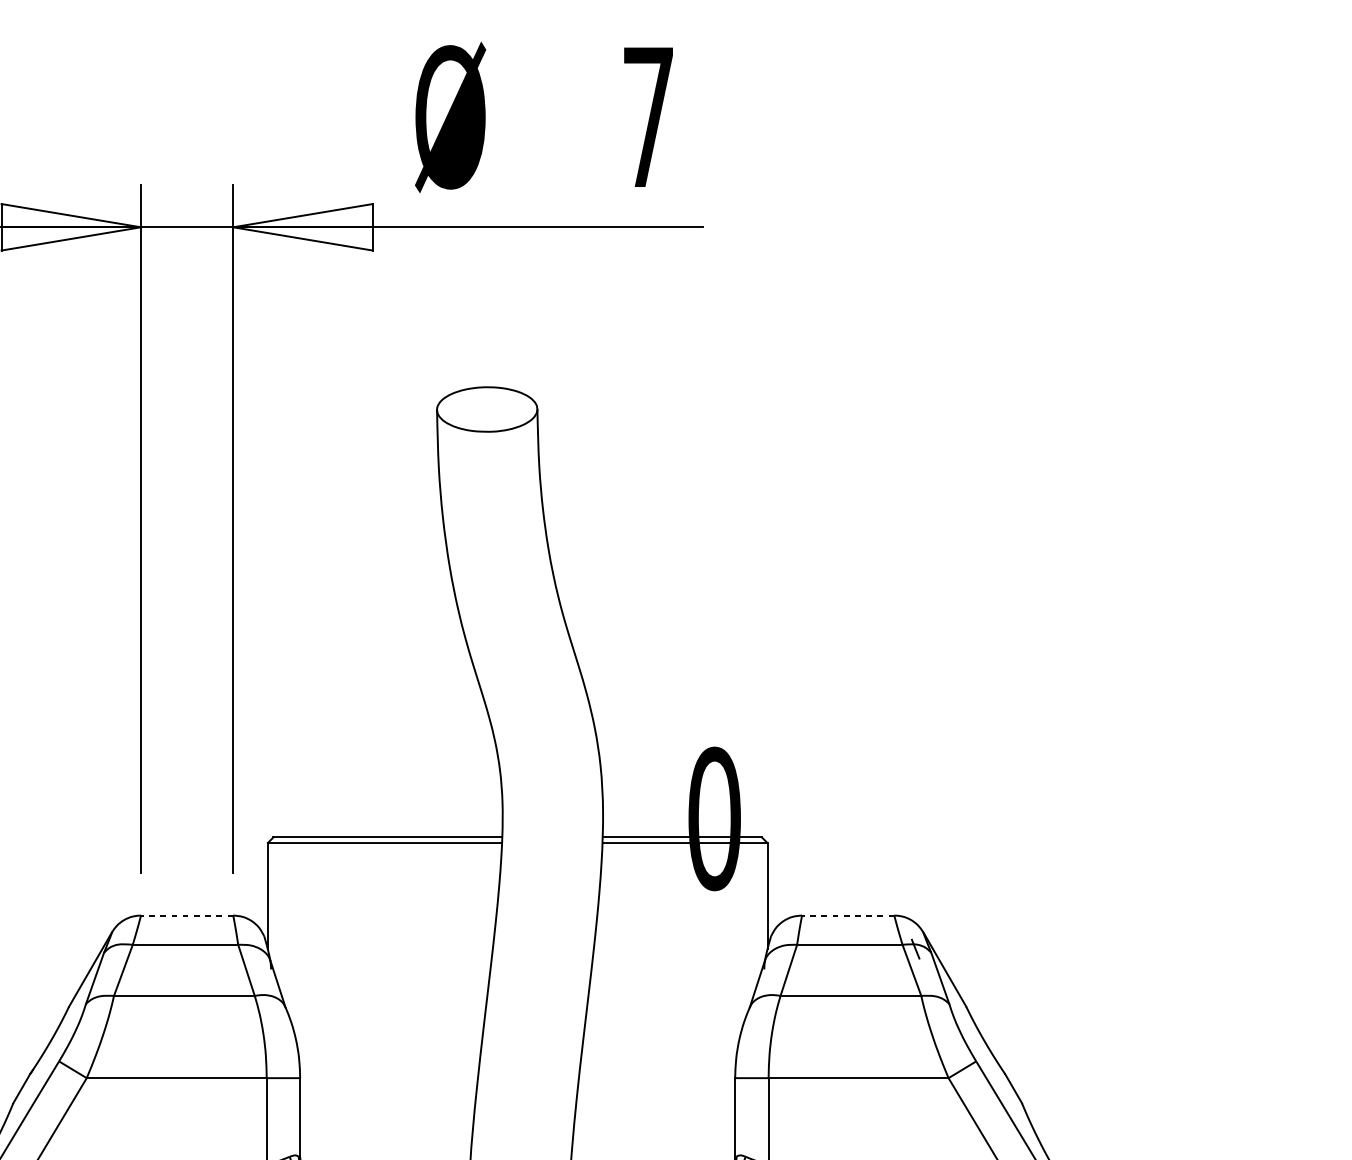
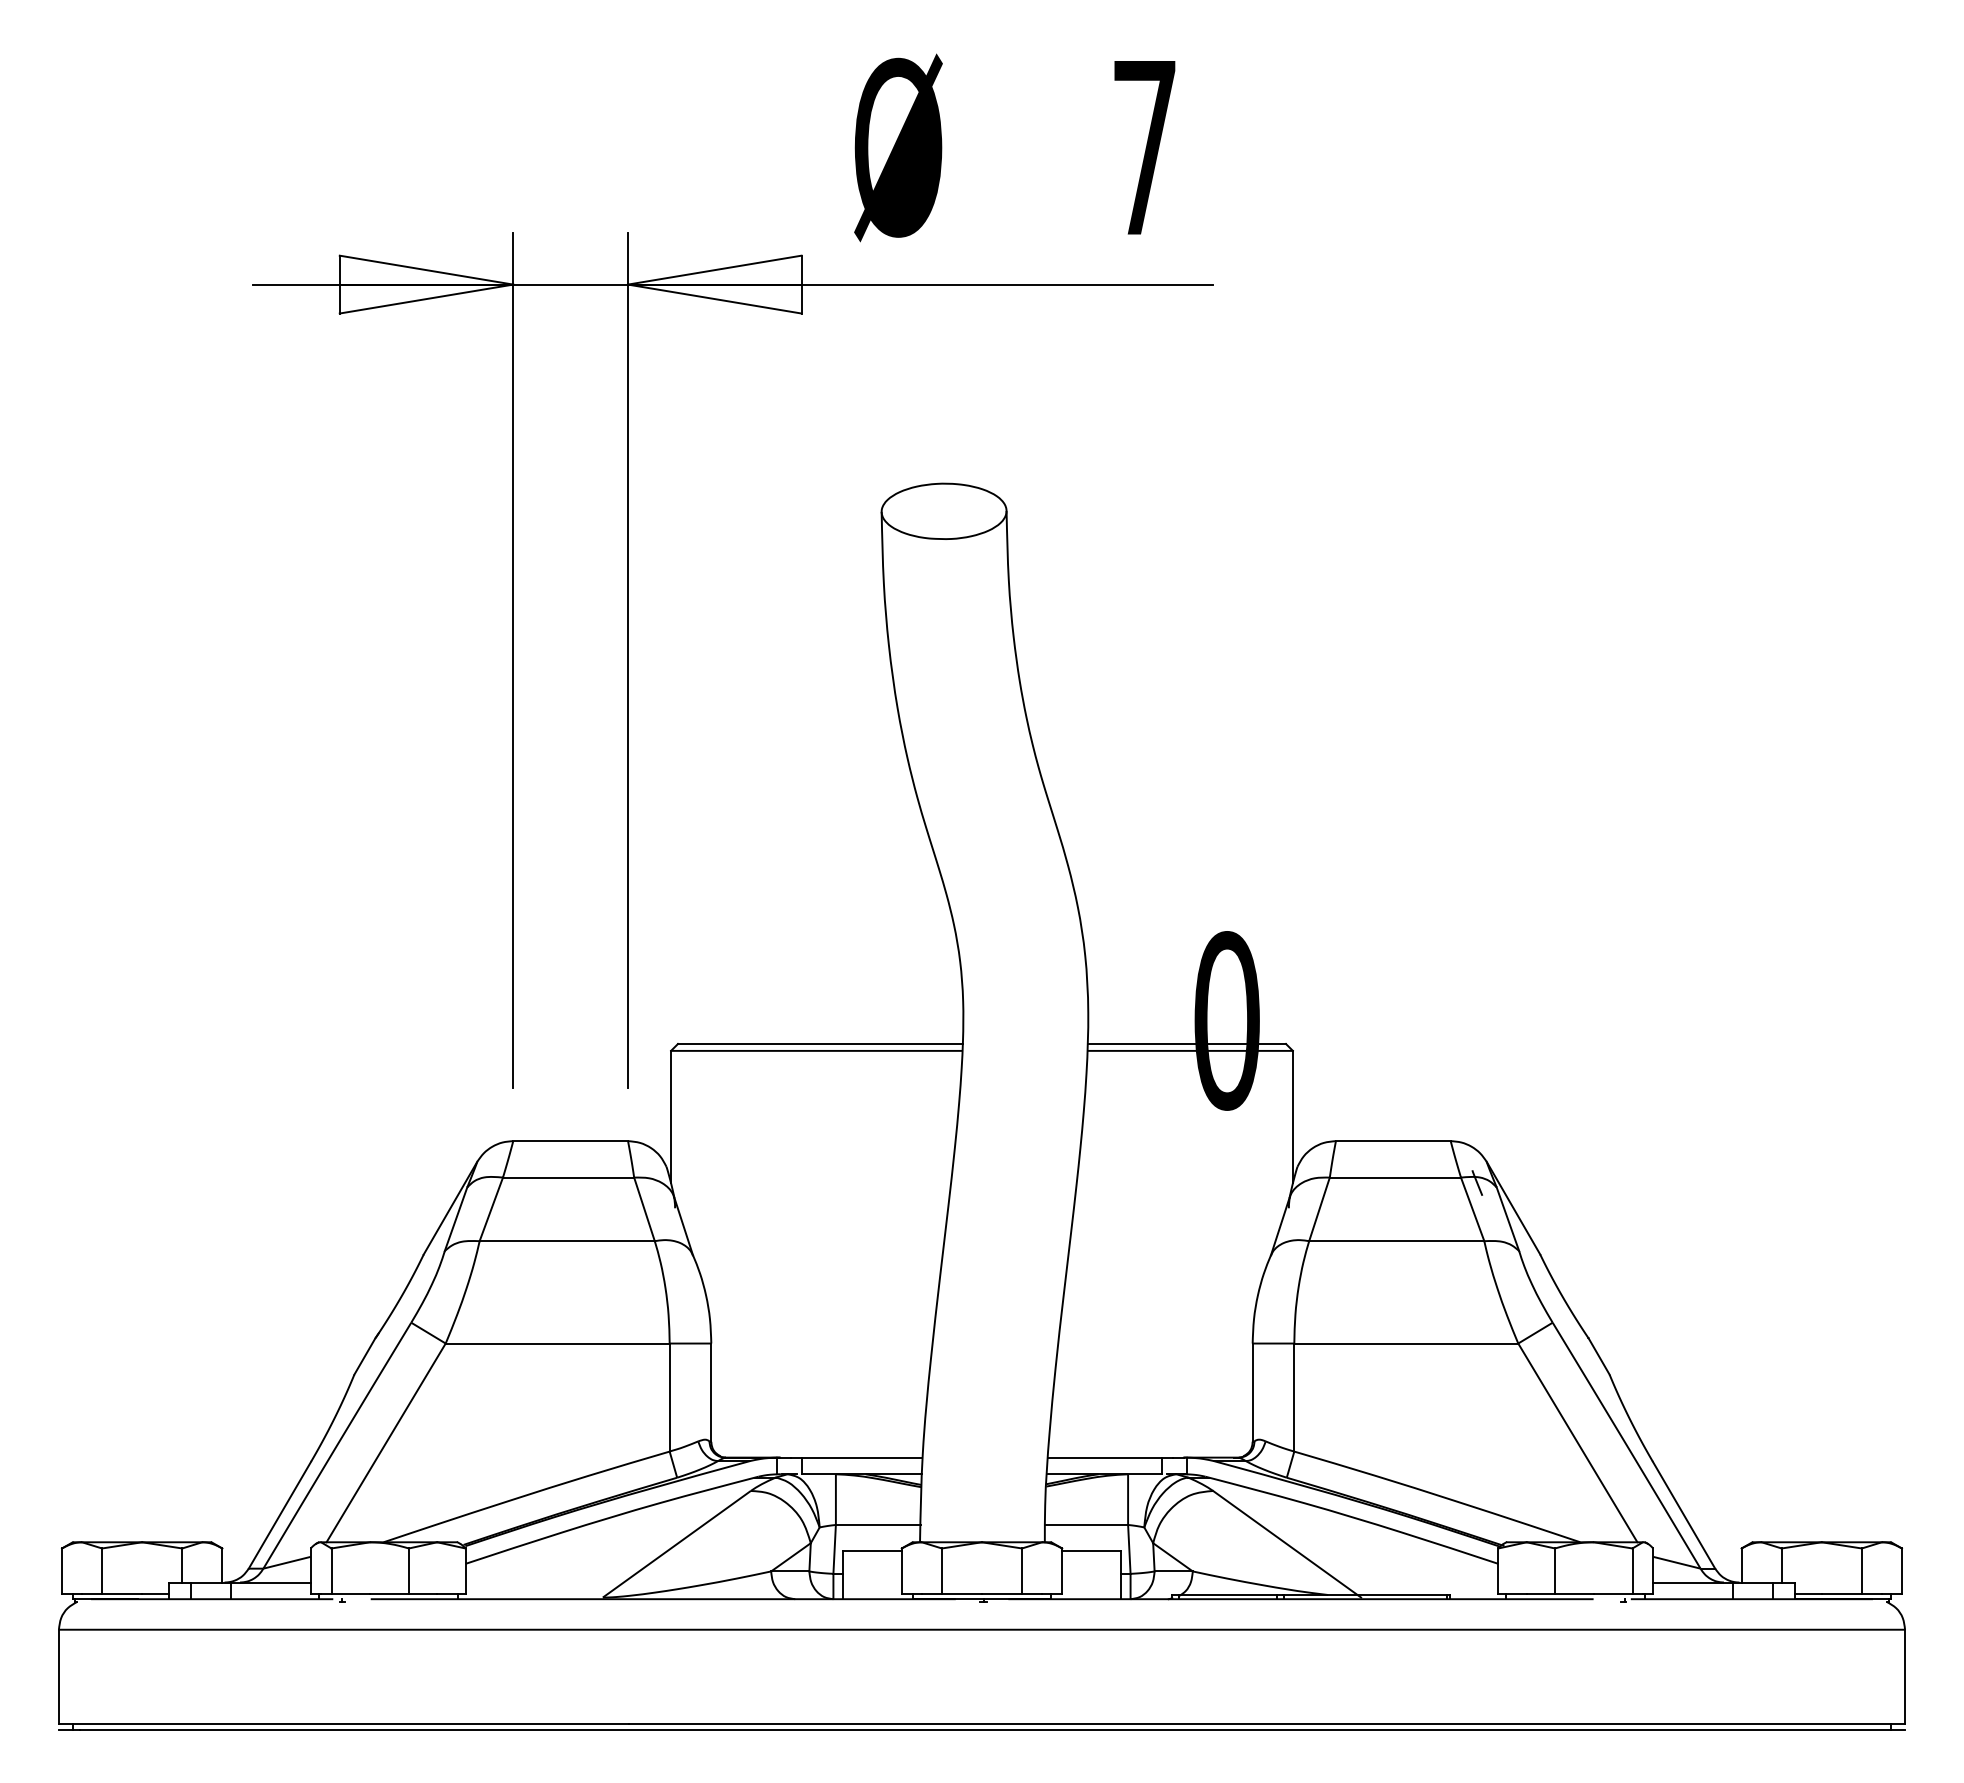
line: (187, 915) -> (570, 1141), dashed -> solid
line: (847, 915) -> (1392, 1141), dashed -> solid

